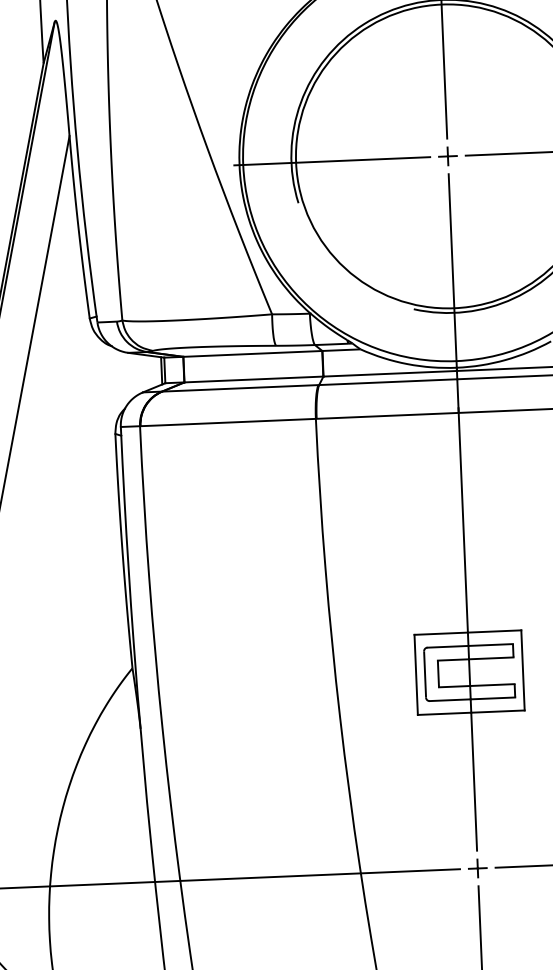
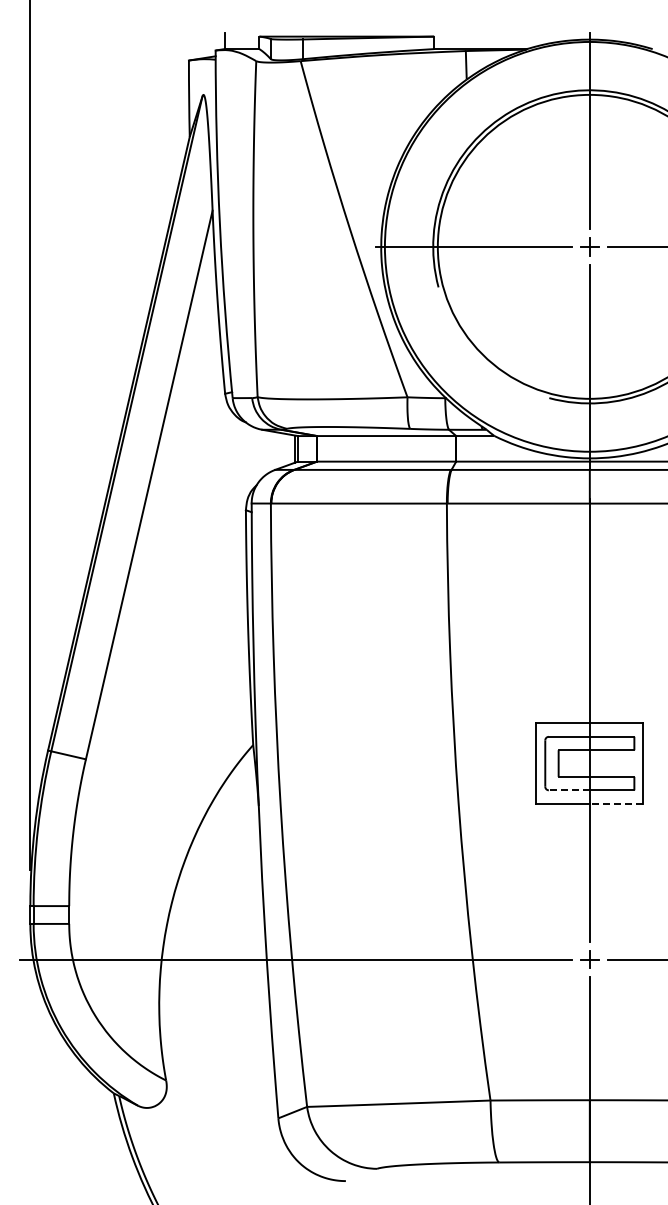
line: (449, 700) -> (568, 790), solid -> dashed
line: (497, 711) -> (616, 803), solid -> dashed

